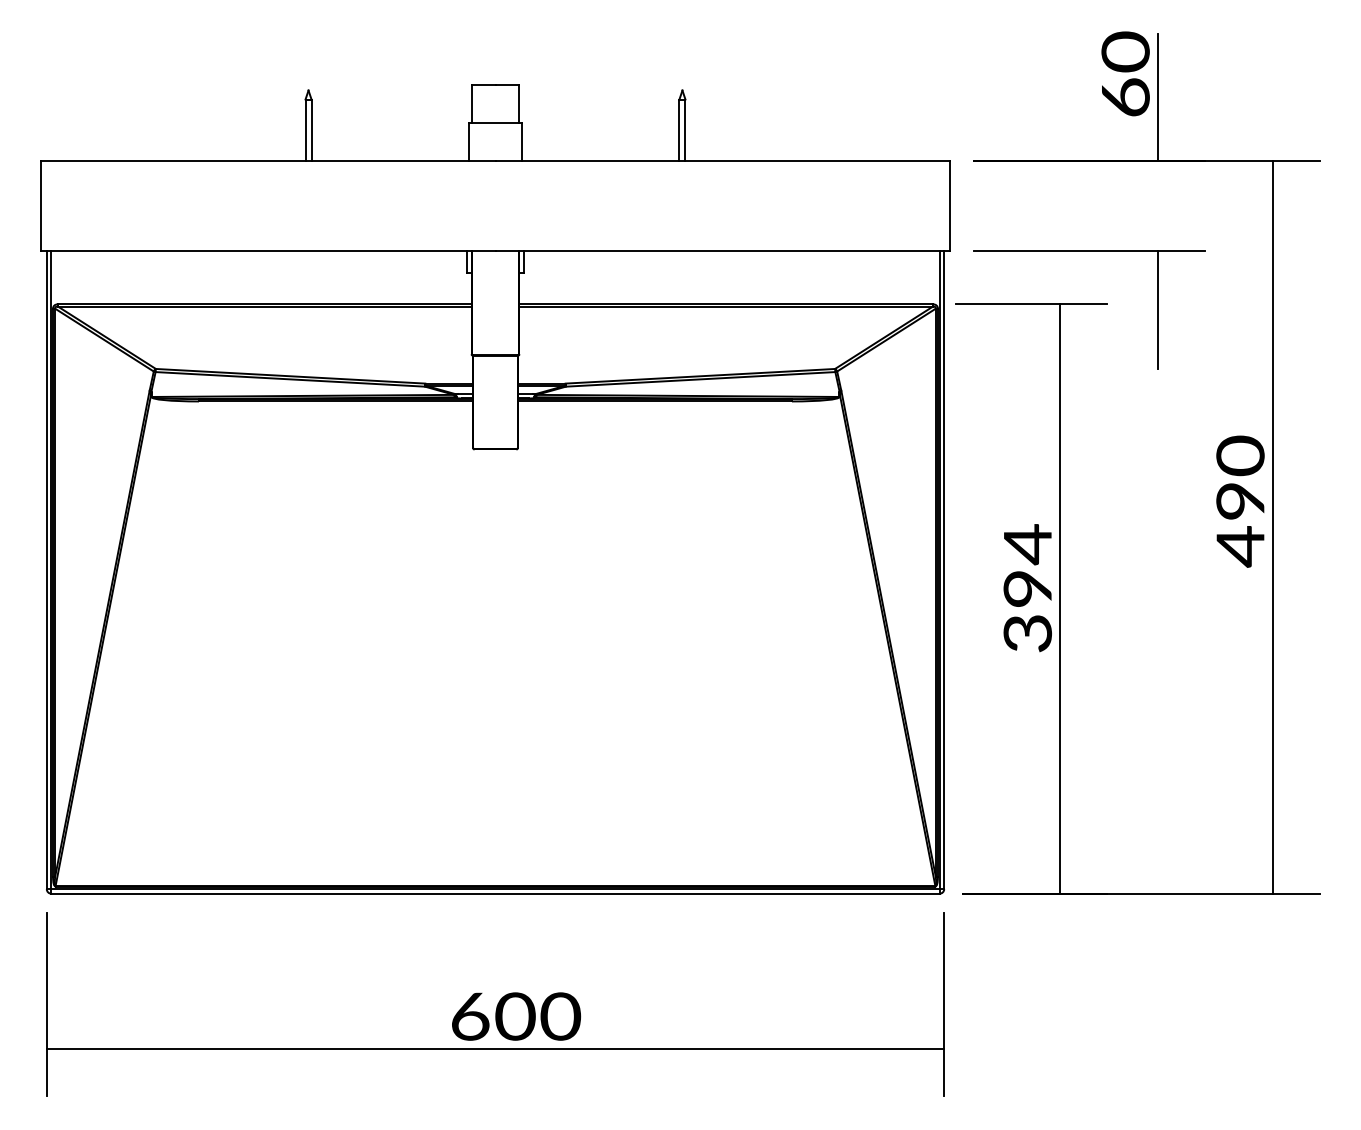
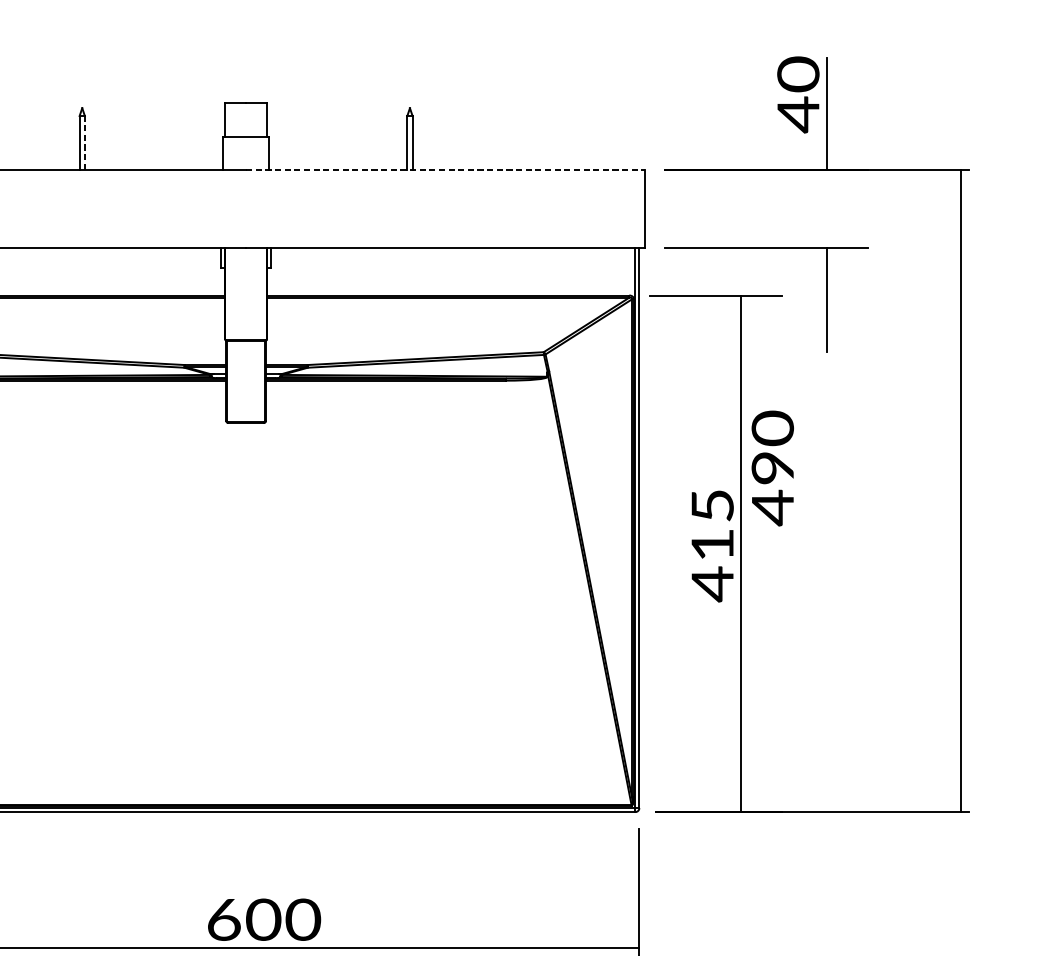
text: (1125, 98) -> (798, 115), 60 -> 40
line: (311, 130) -> (84, 143), solid -> dashed
line: (723, 160) -> (445, 169), solid -> dashed
text: (1240, 501) -> (772, 468), moved
line: (1272, 526) -> (960, 490), moved
text: (1027, 589) -> (712, 545), 394 -> 415

